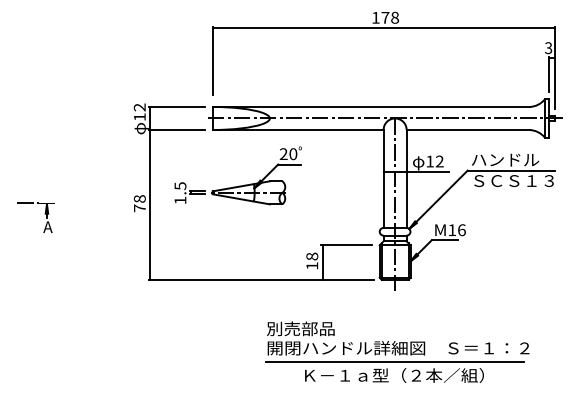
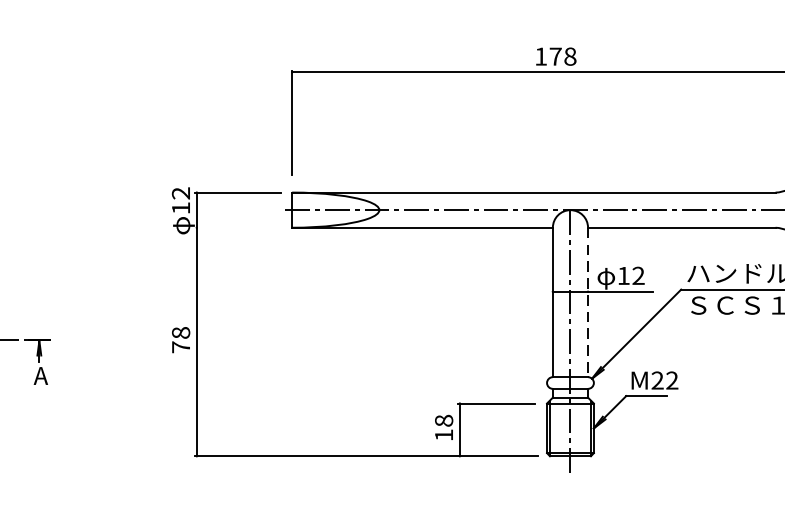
line: (177, 130) -> (238, 228), removed
line: (406, 178) -> (587, 301), solid -> dashed
part: (238, 185) -> (331, 312), removed
text: (456, 230) -> (664, 381), M16 -> M22

